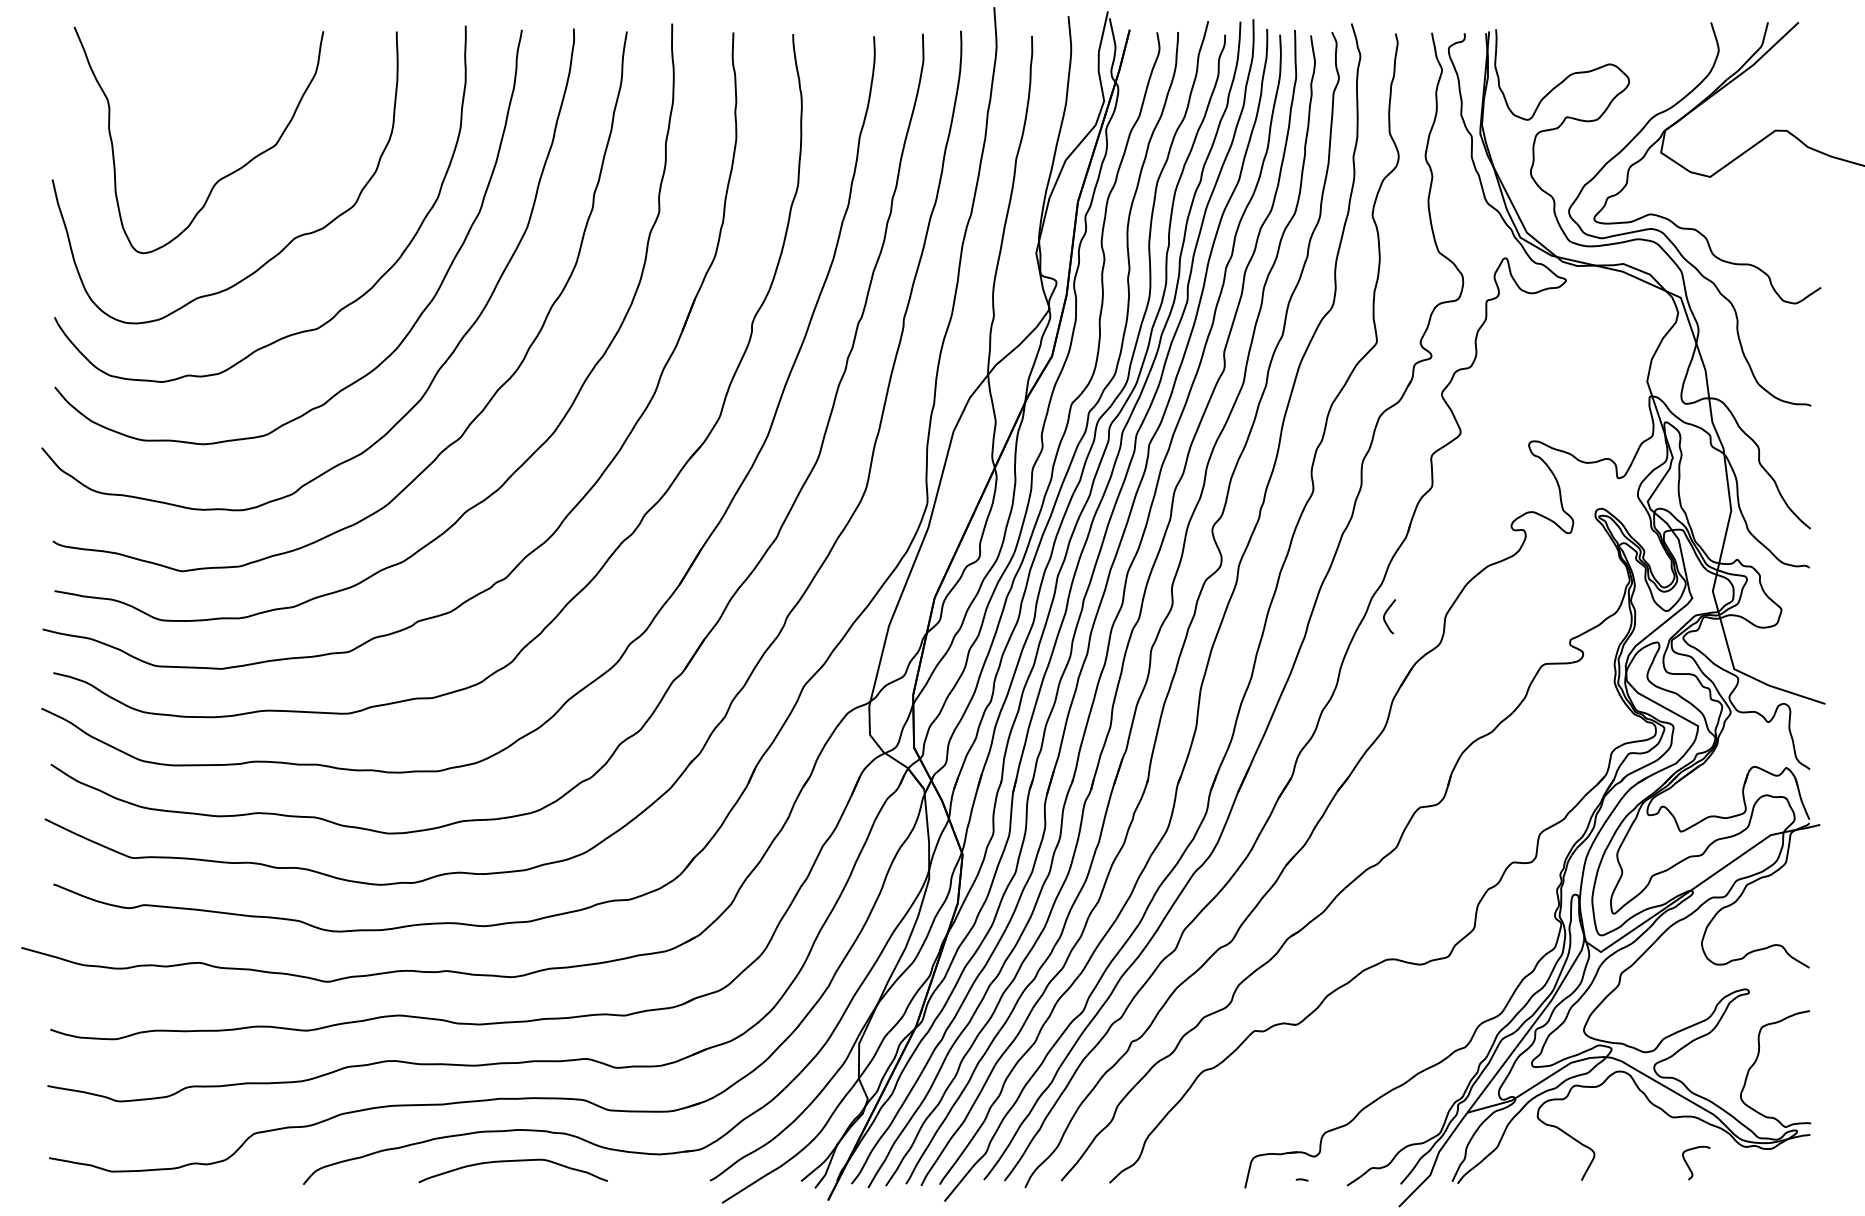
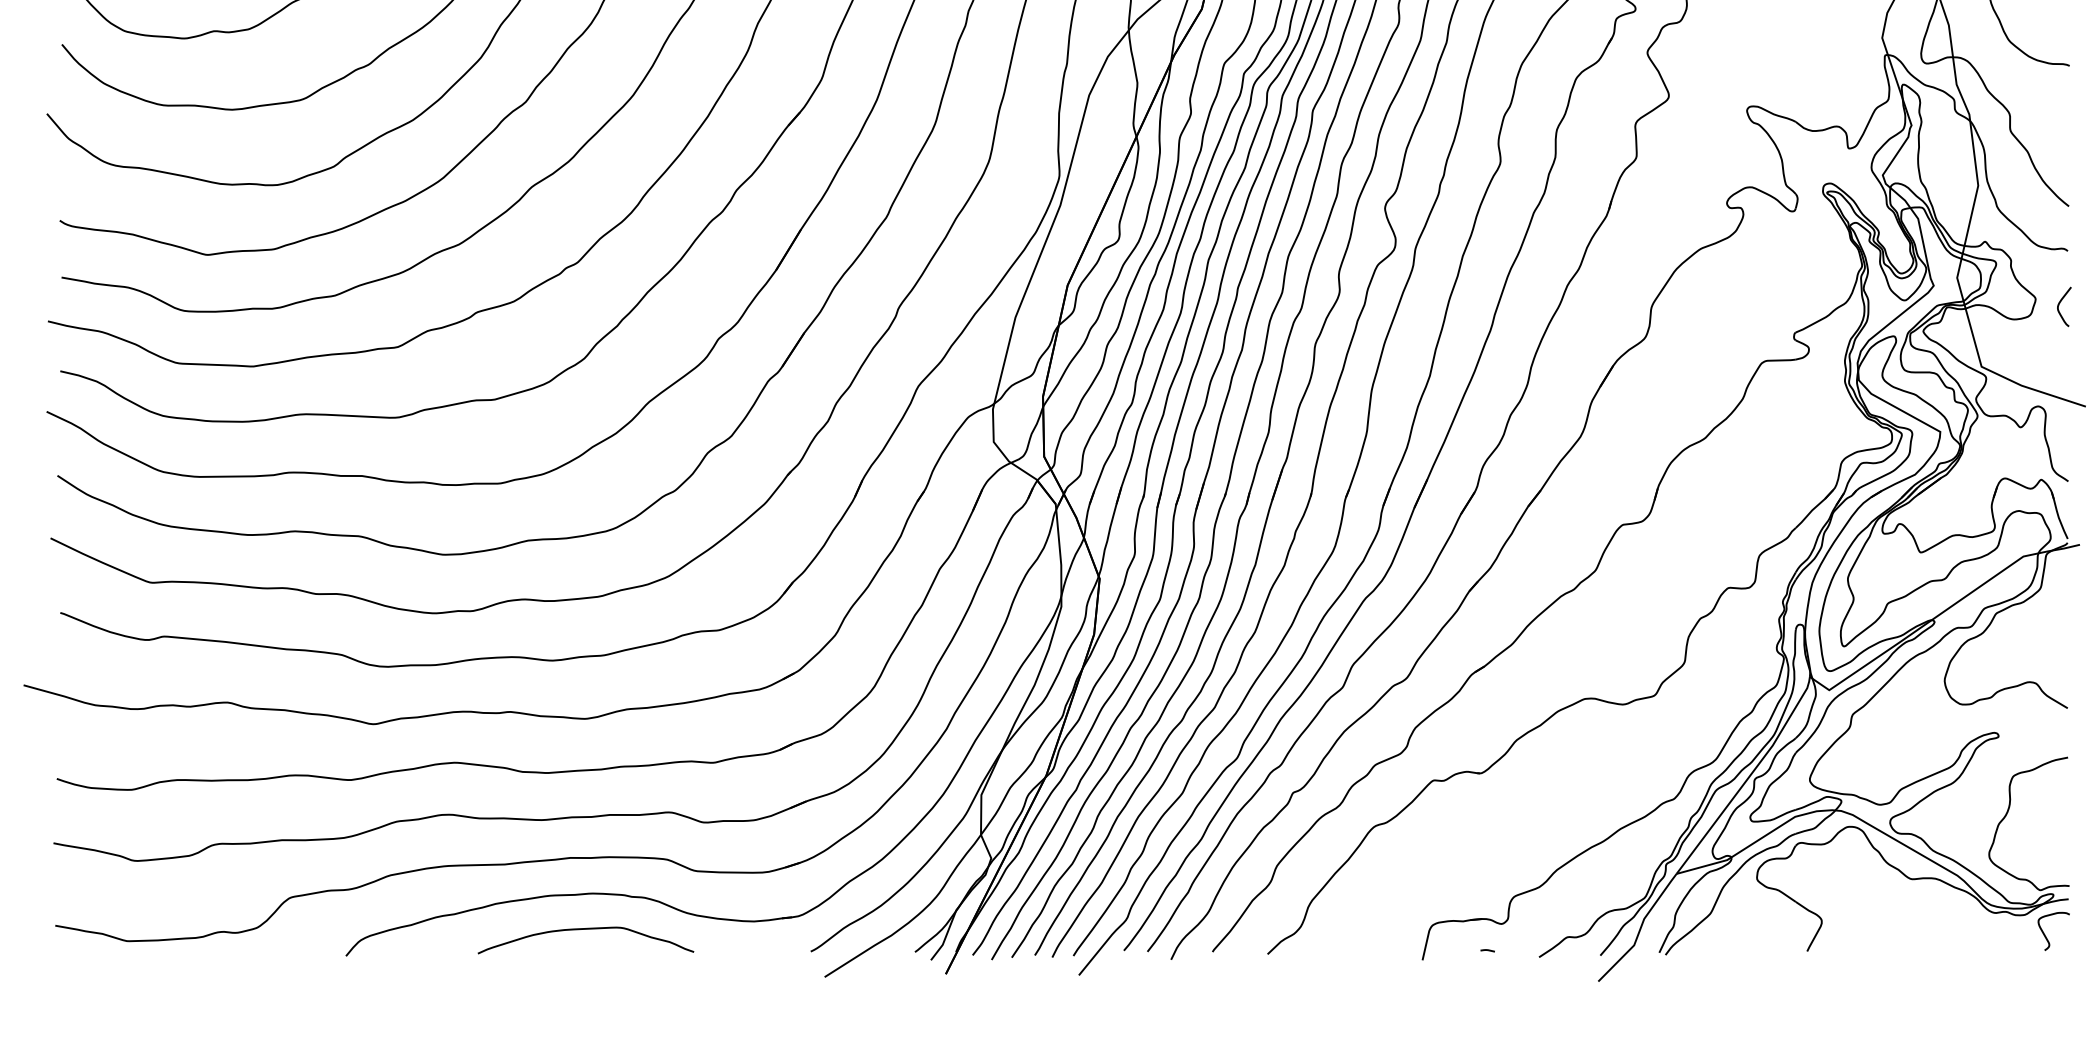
curve: (1385, 615) -> (2059, 305), moved
curve: (1689, 1166) -> (2045, 935), moved

